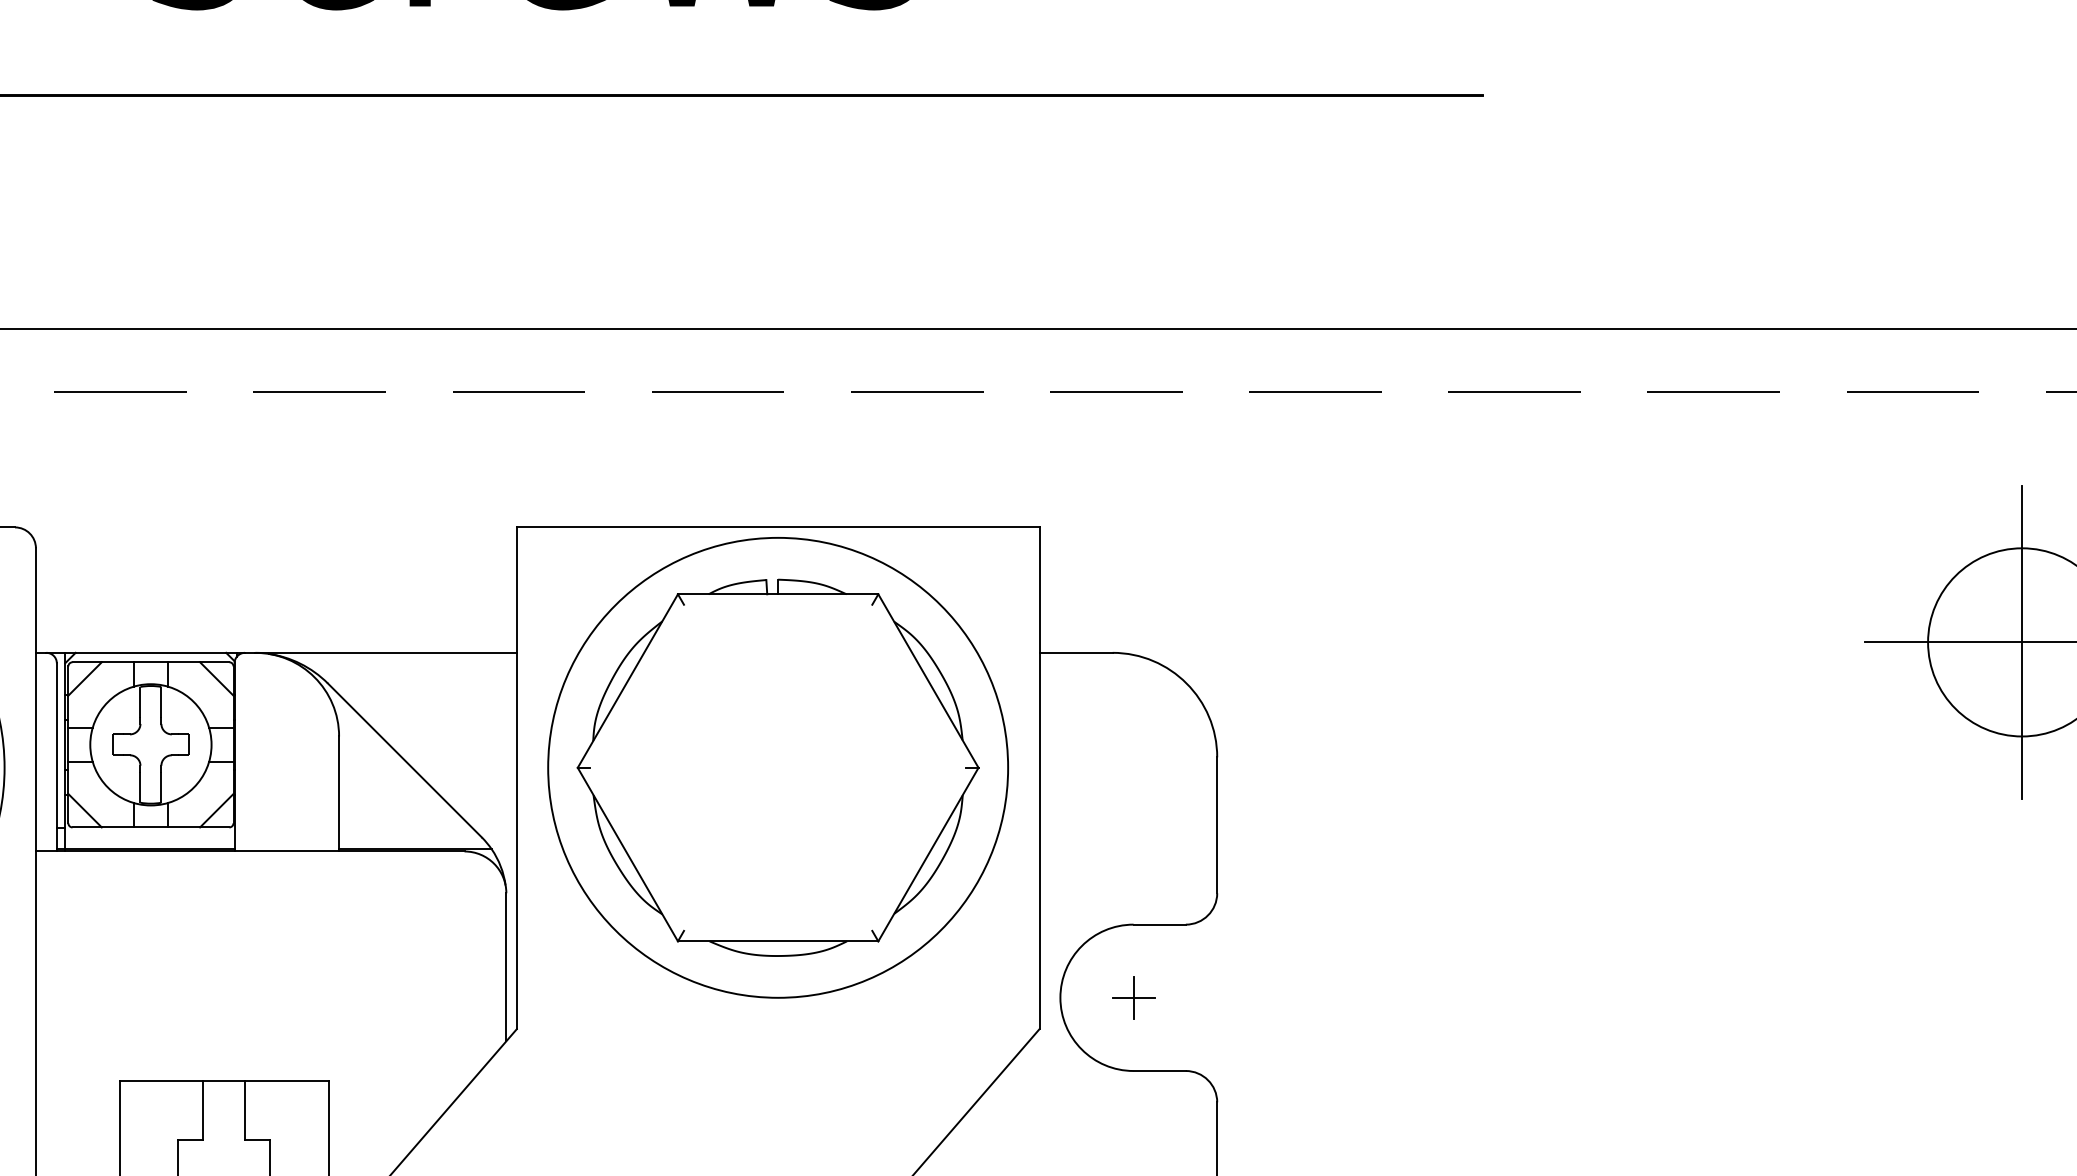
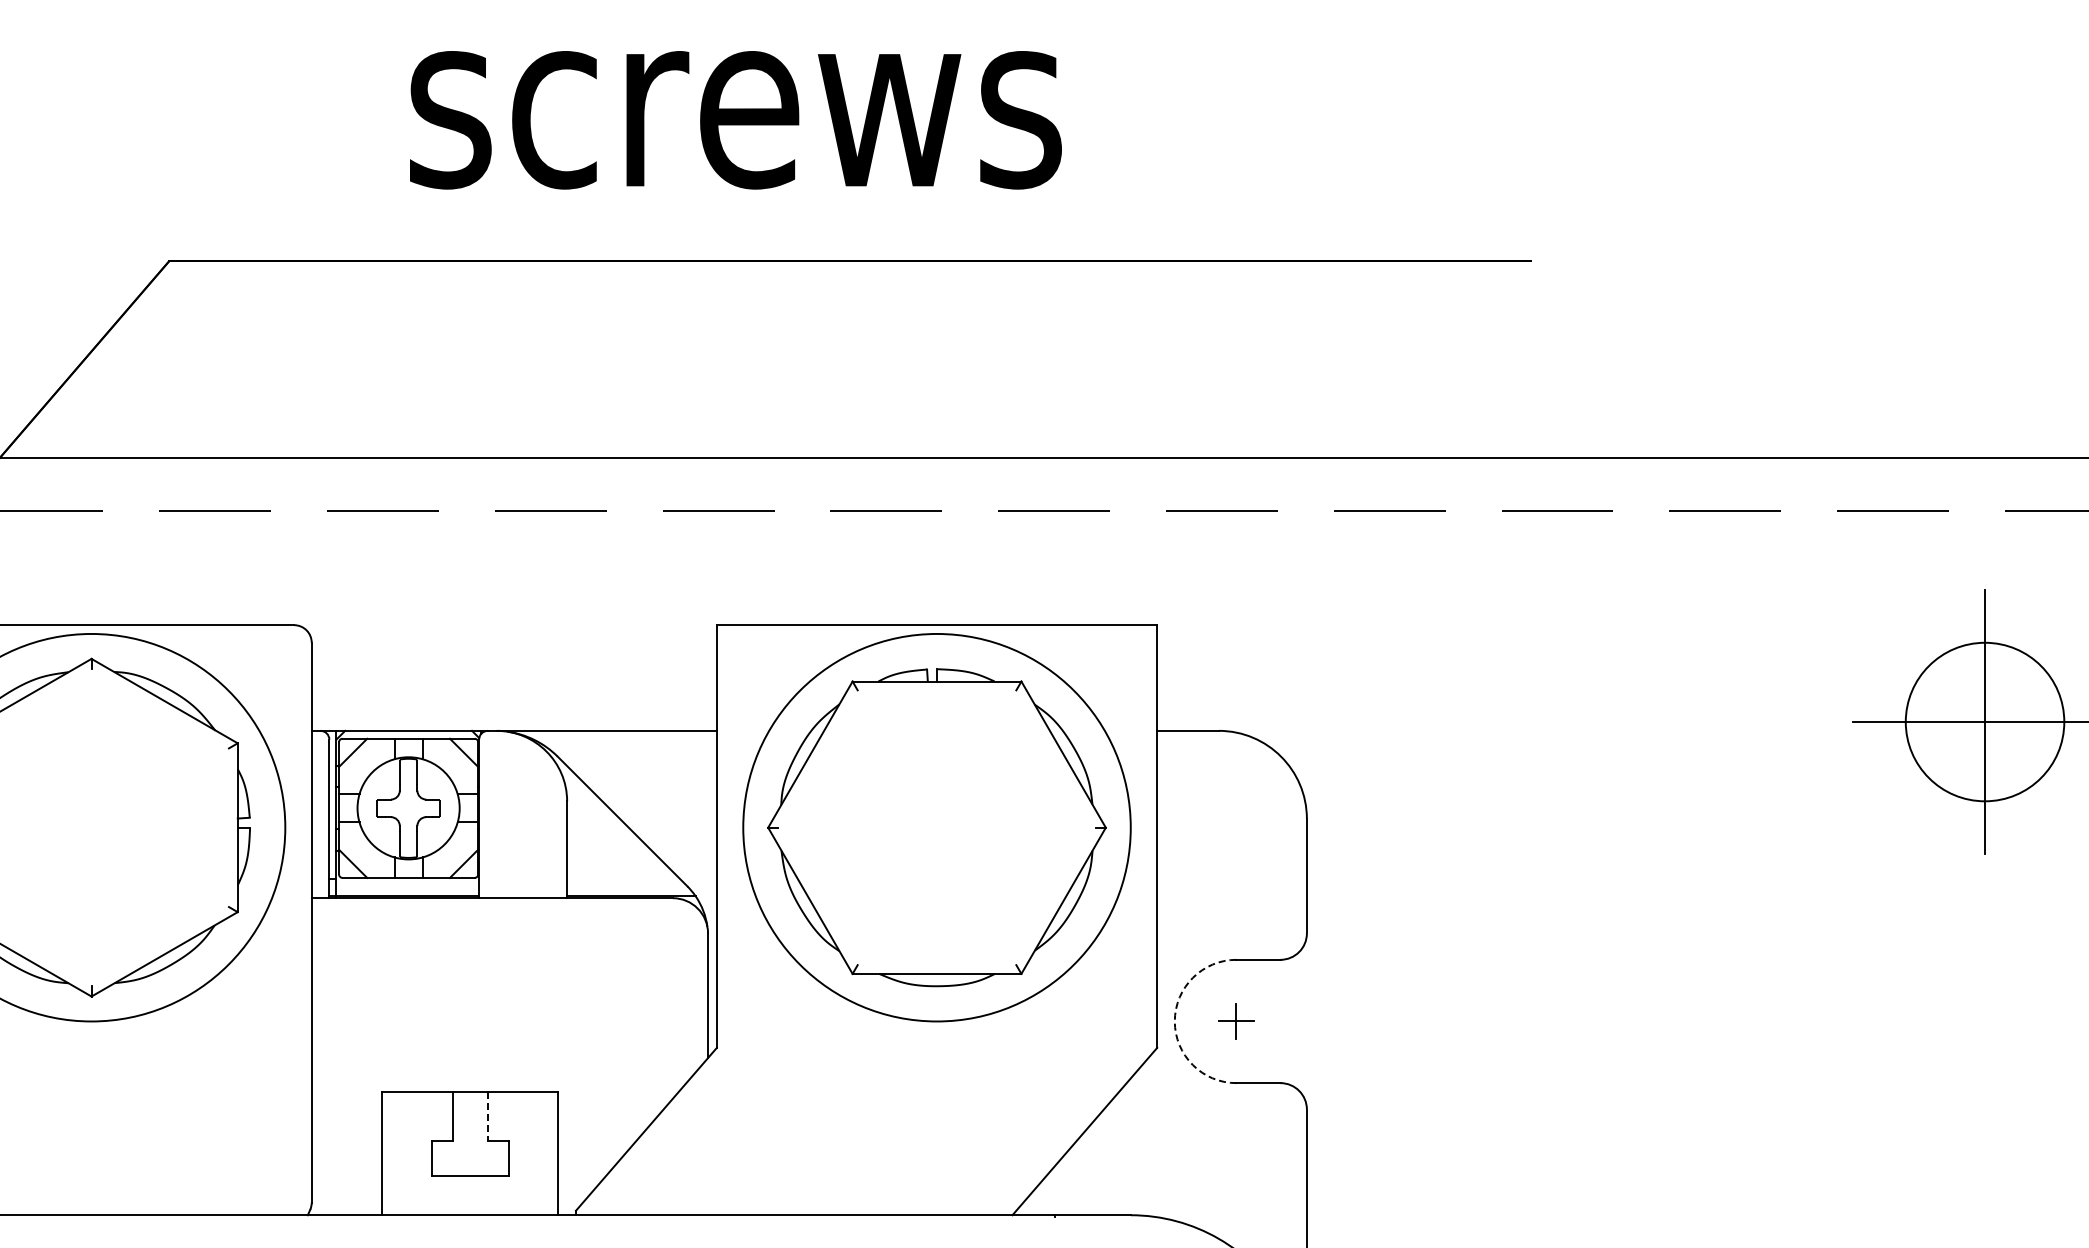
arc: (1060, 997) -> (1174, 1021), solid -> dashed
line: (244, 1110) -> (487, 1116), solid -> dashed

